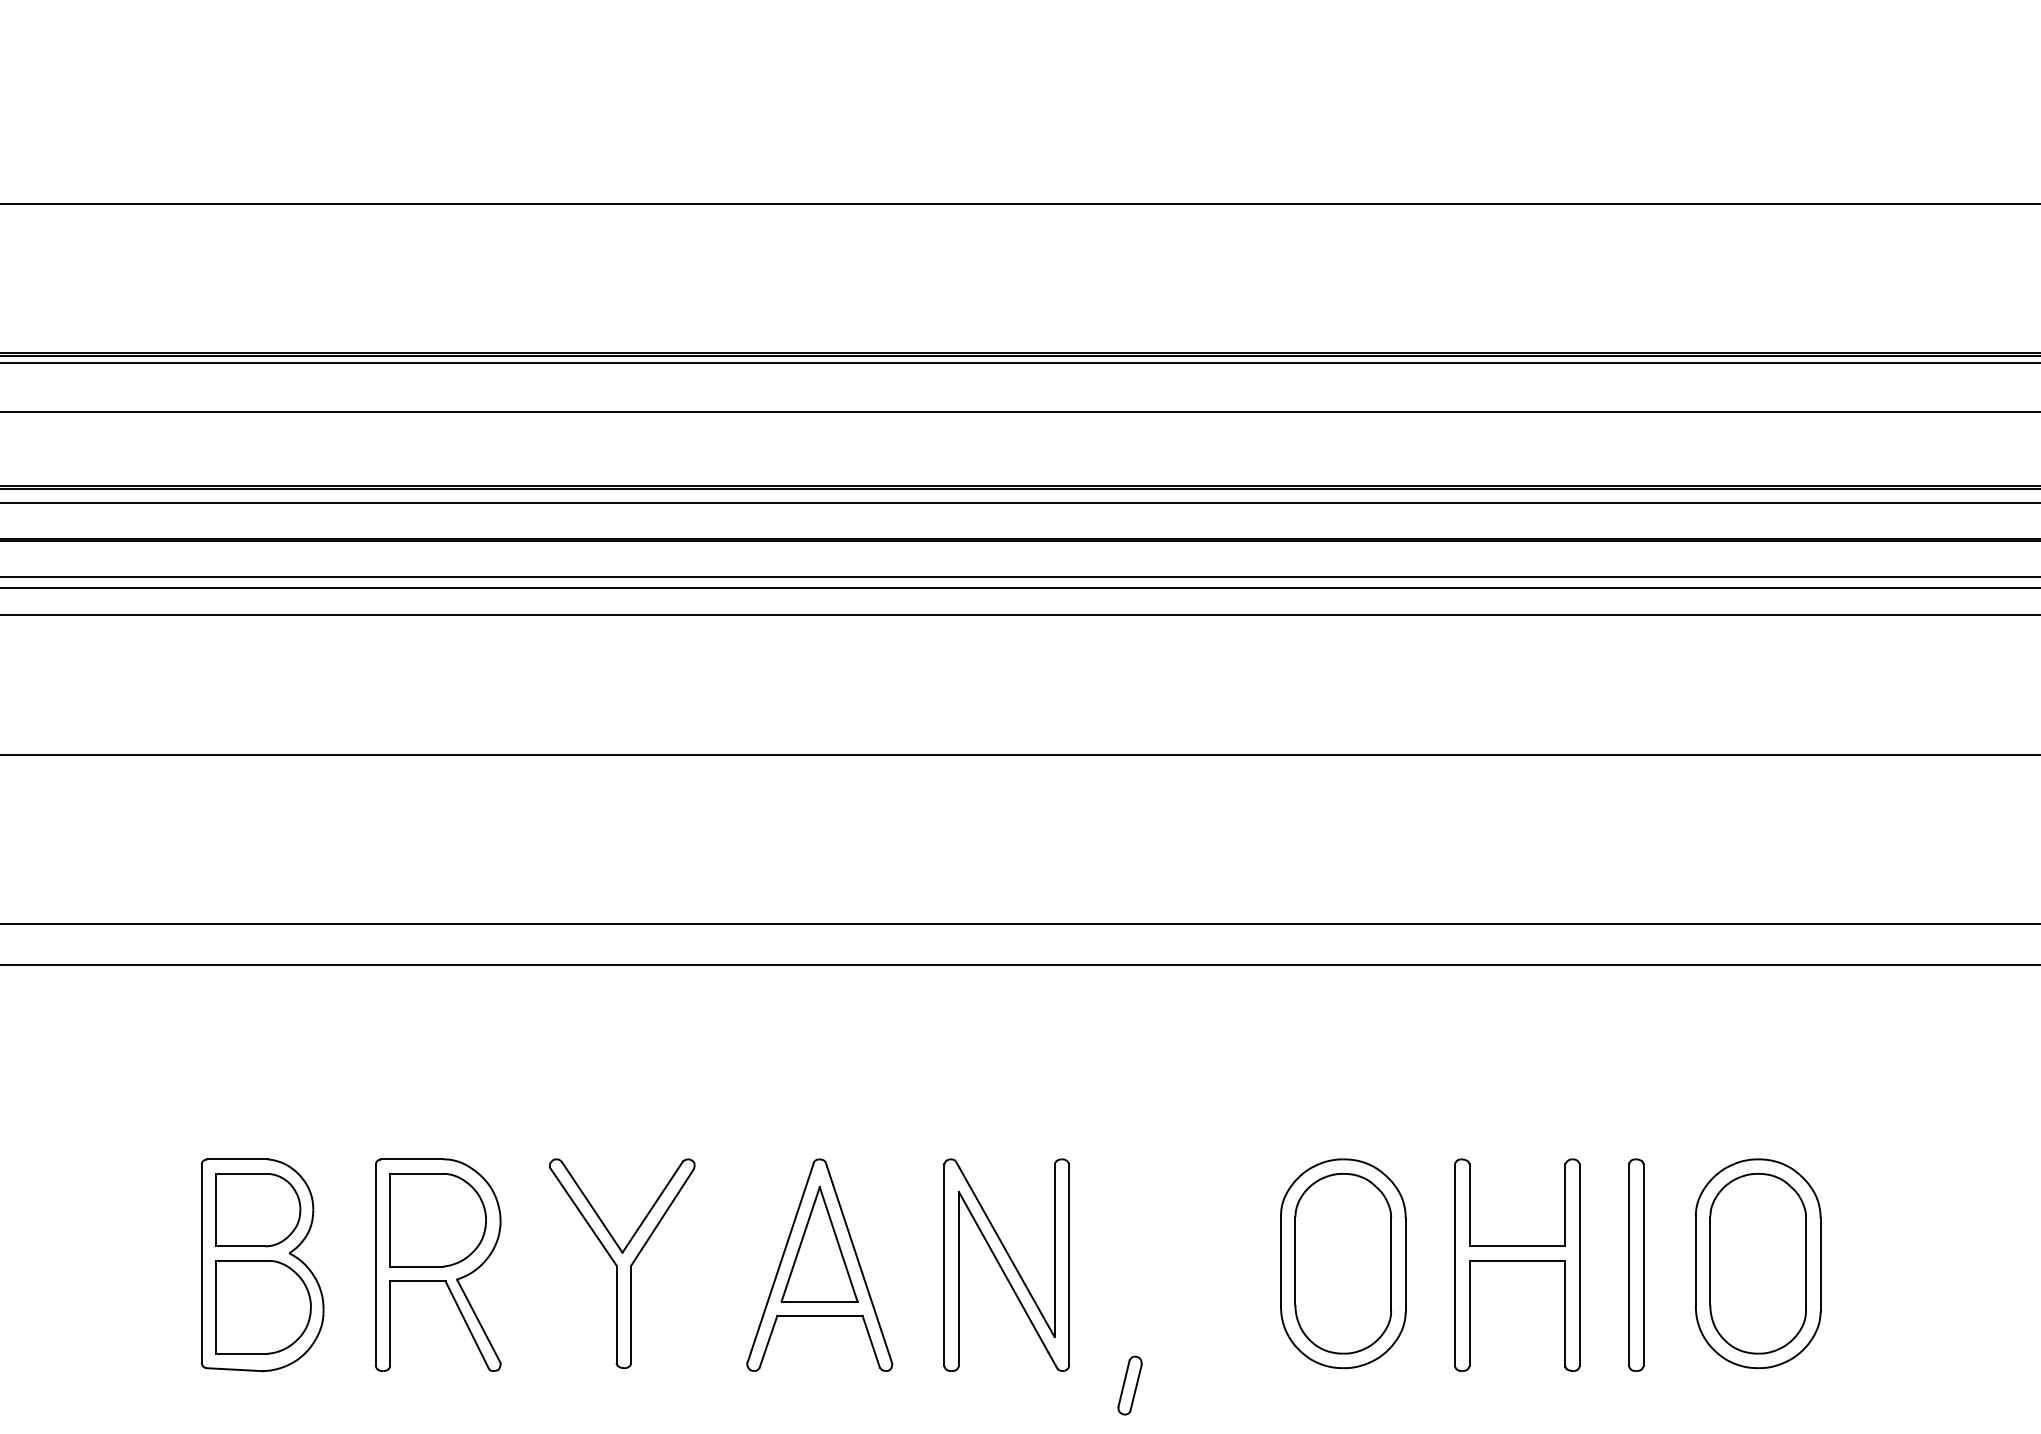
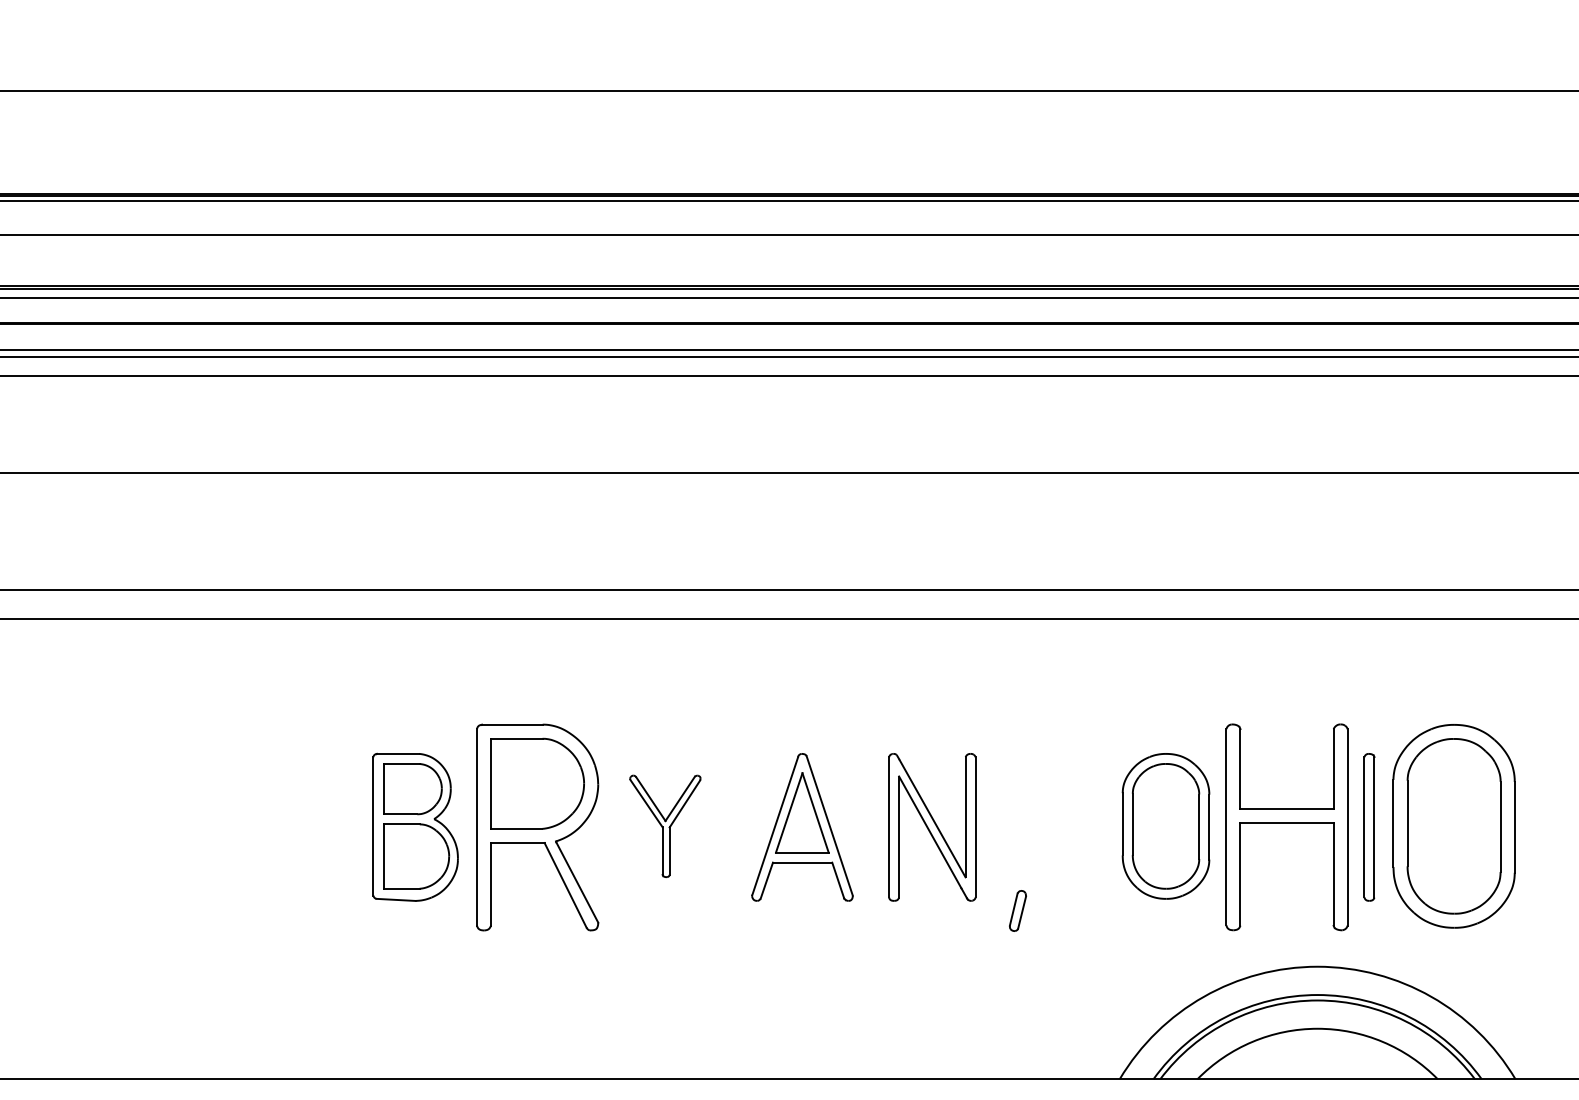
part: (438, 1263) -> (537, 826), size x1.4
part: (622, 1263) -> (665, 826), size x0.7
part: (1757, 1263) -> (1453, 826), size x1.4
part: (1516, 1265) -> (1286, 827), size x1.4

